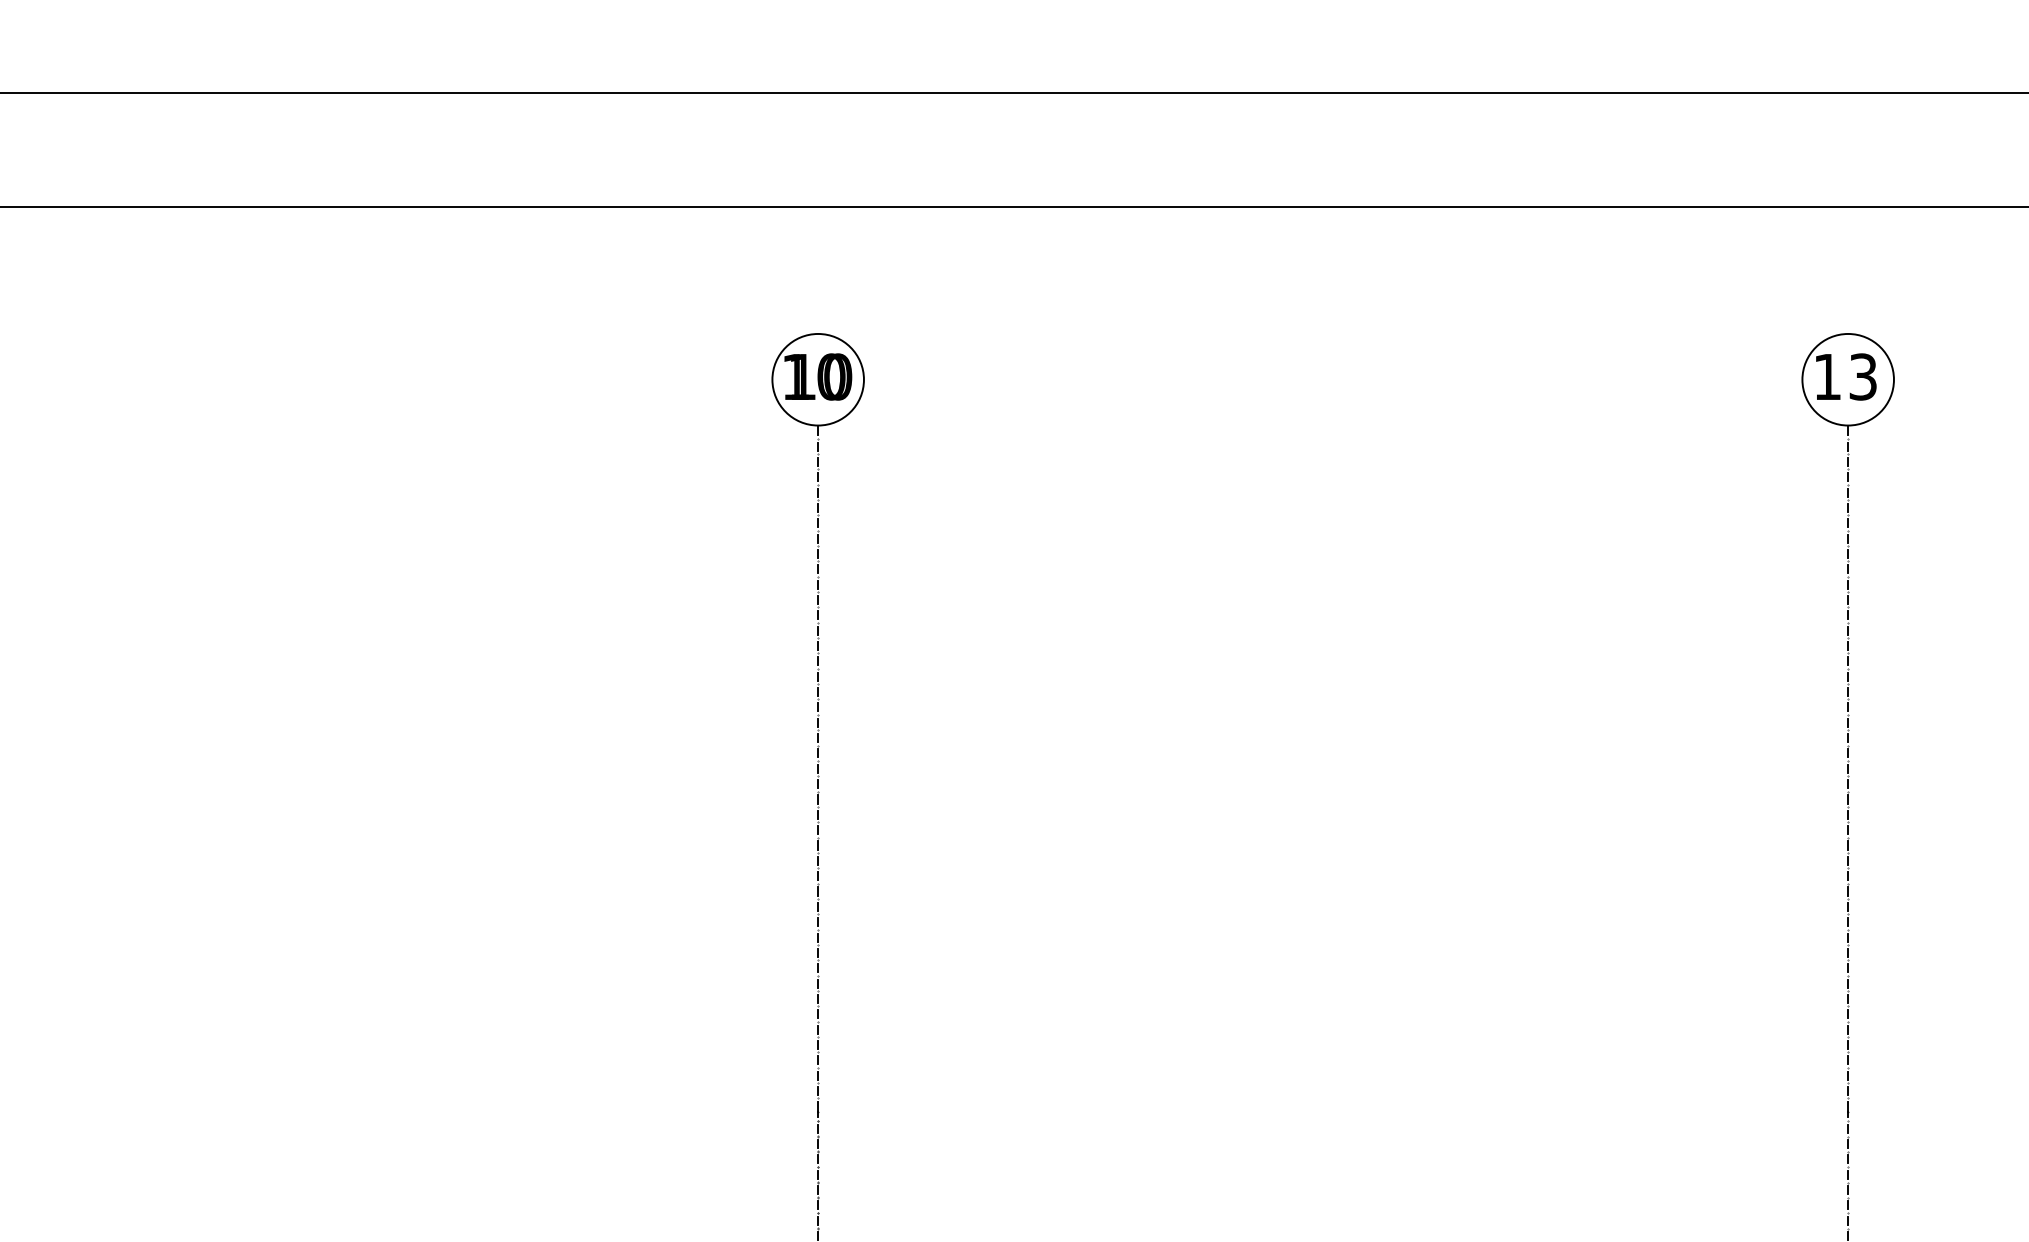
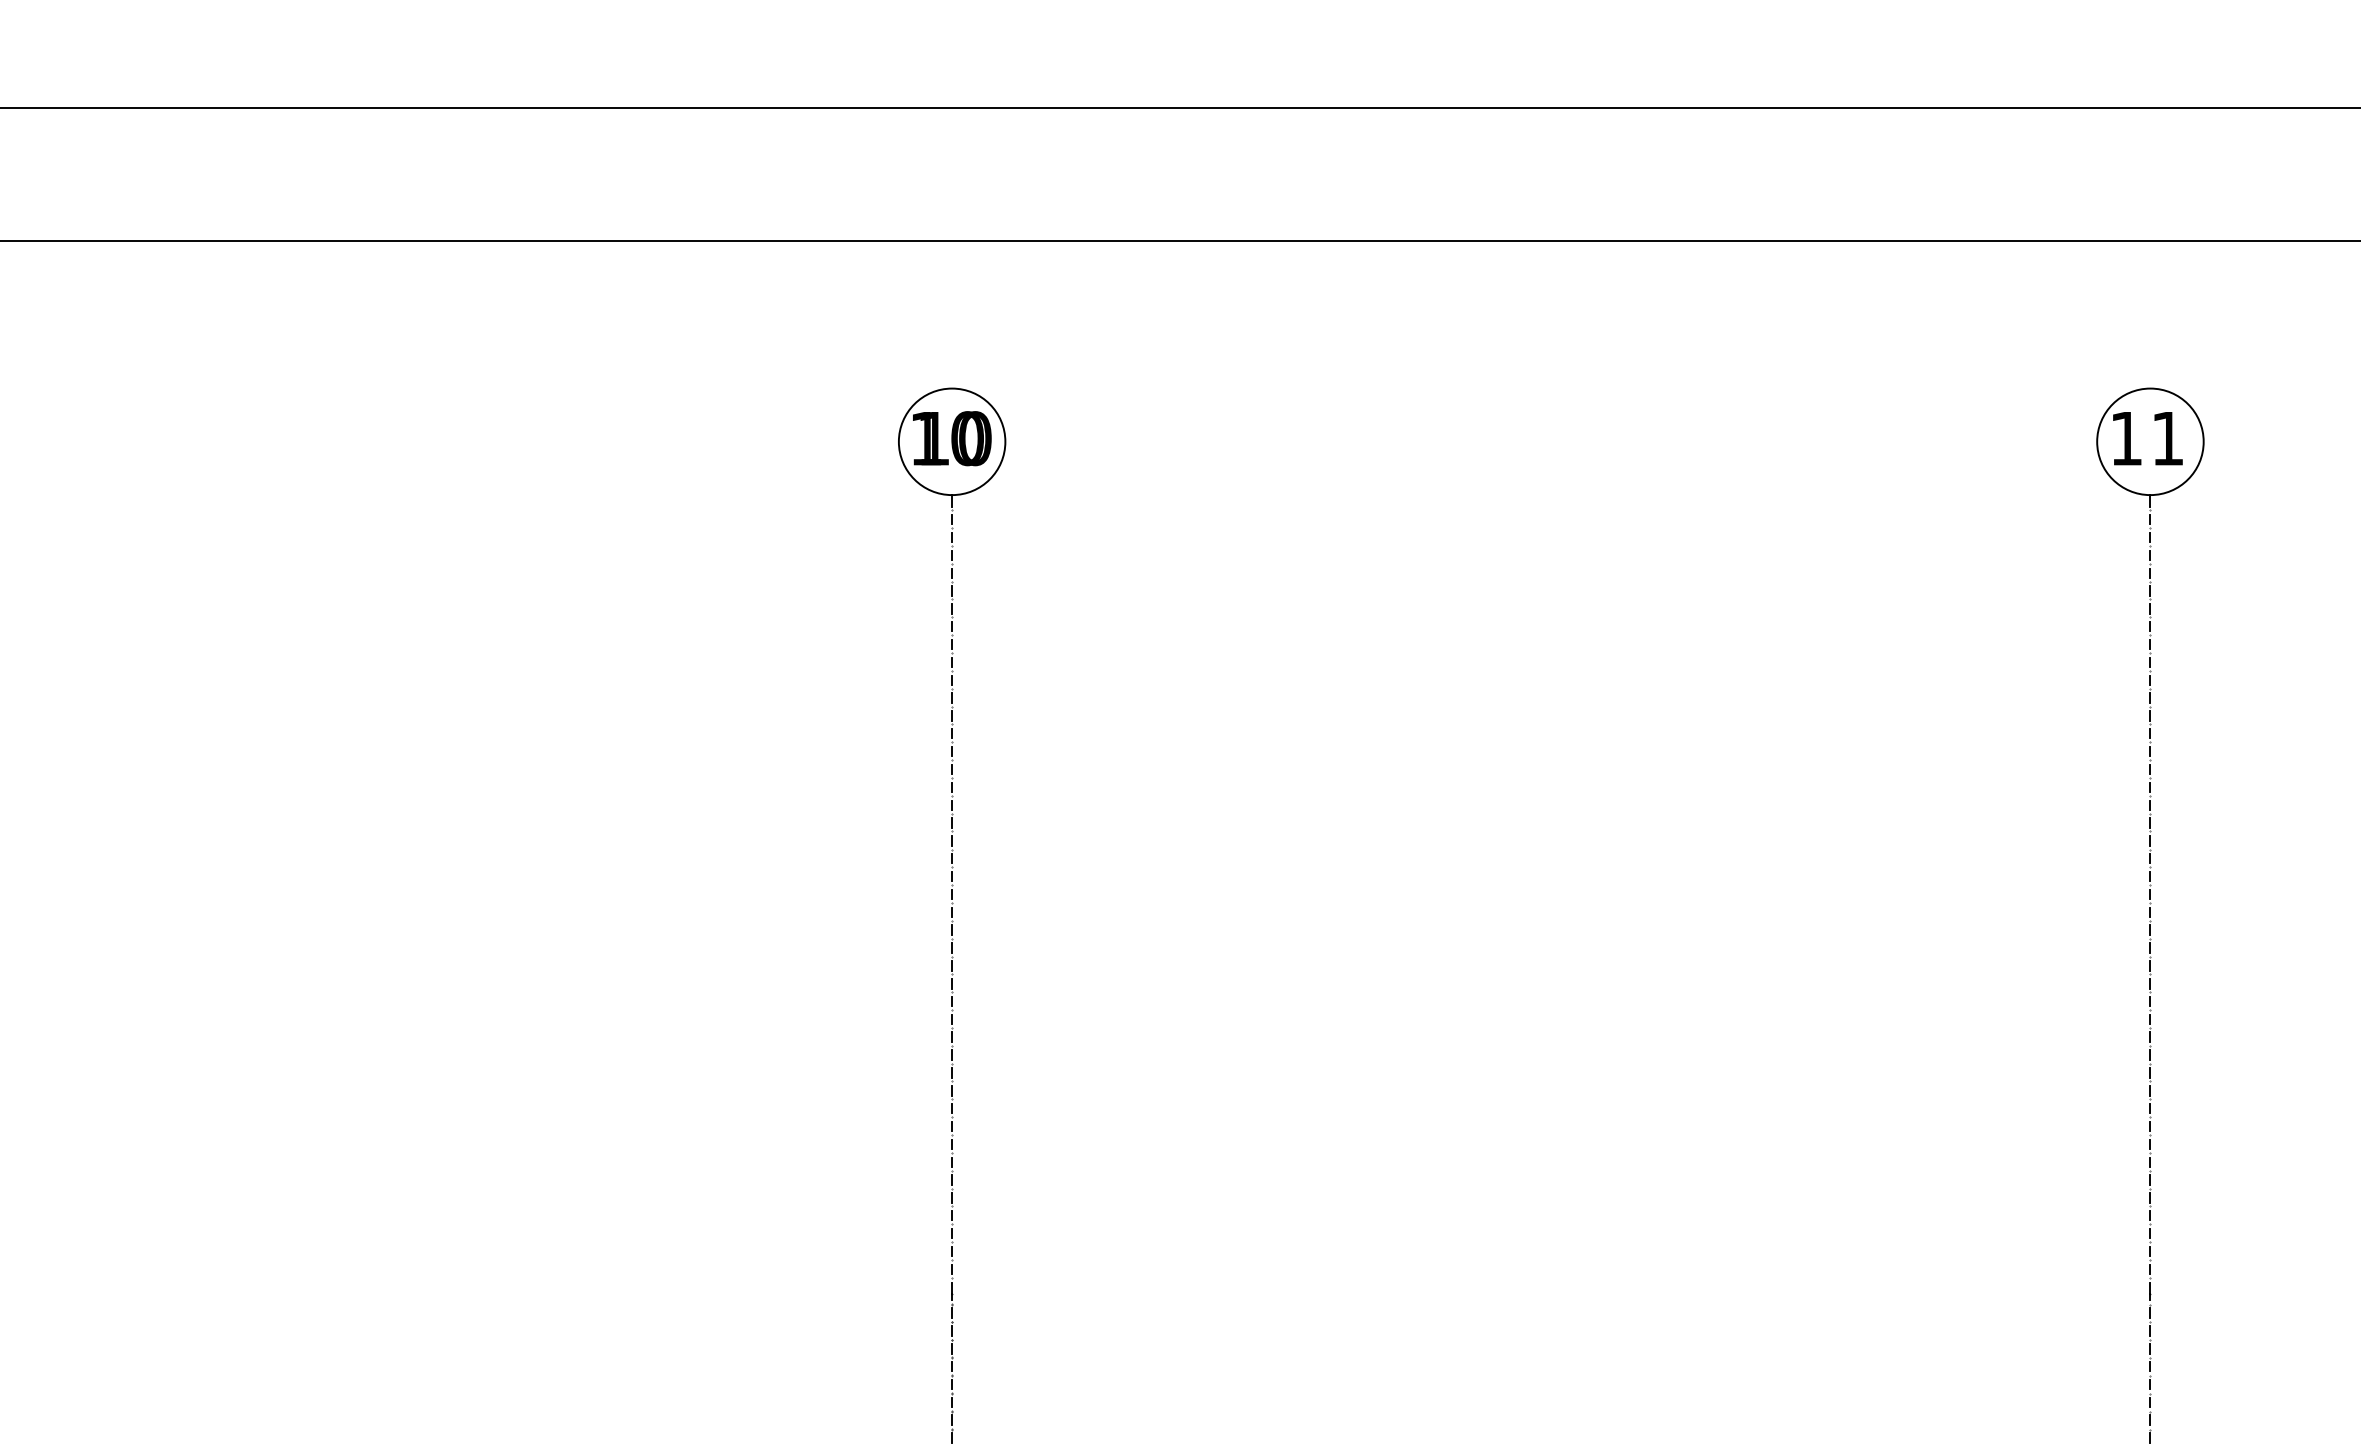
text: (1862, 376) -> (2167, 438), 13 -> 11

